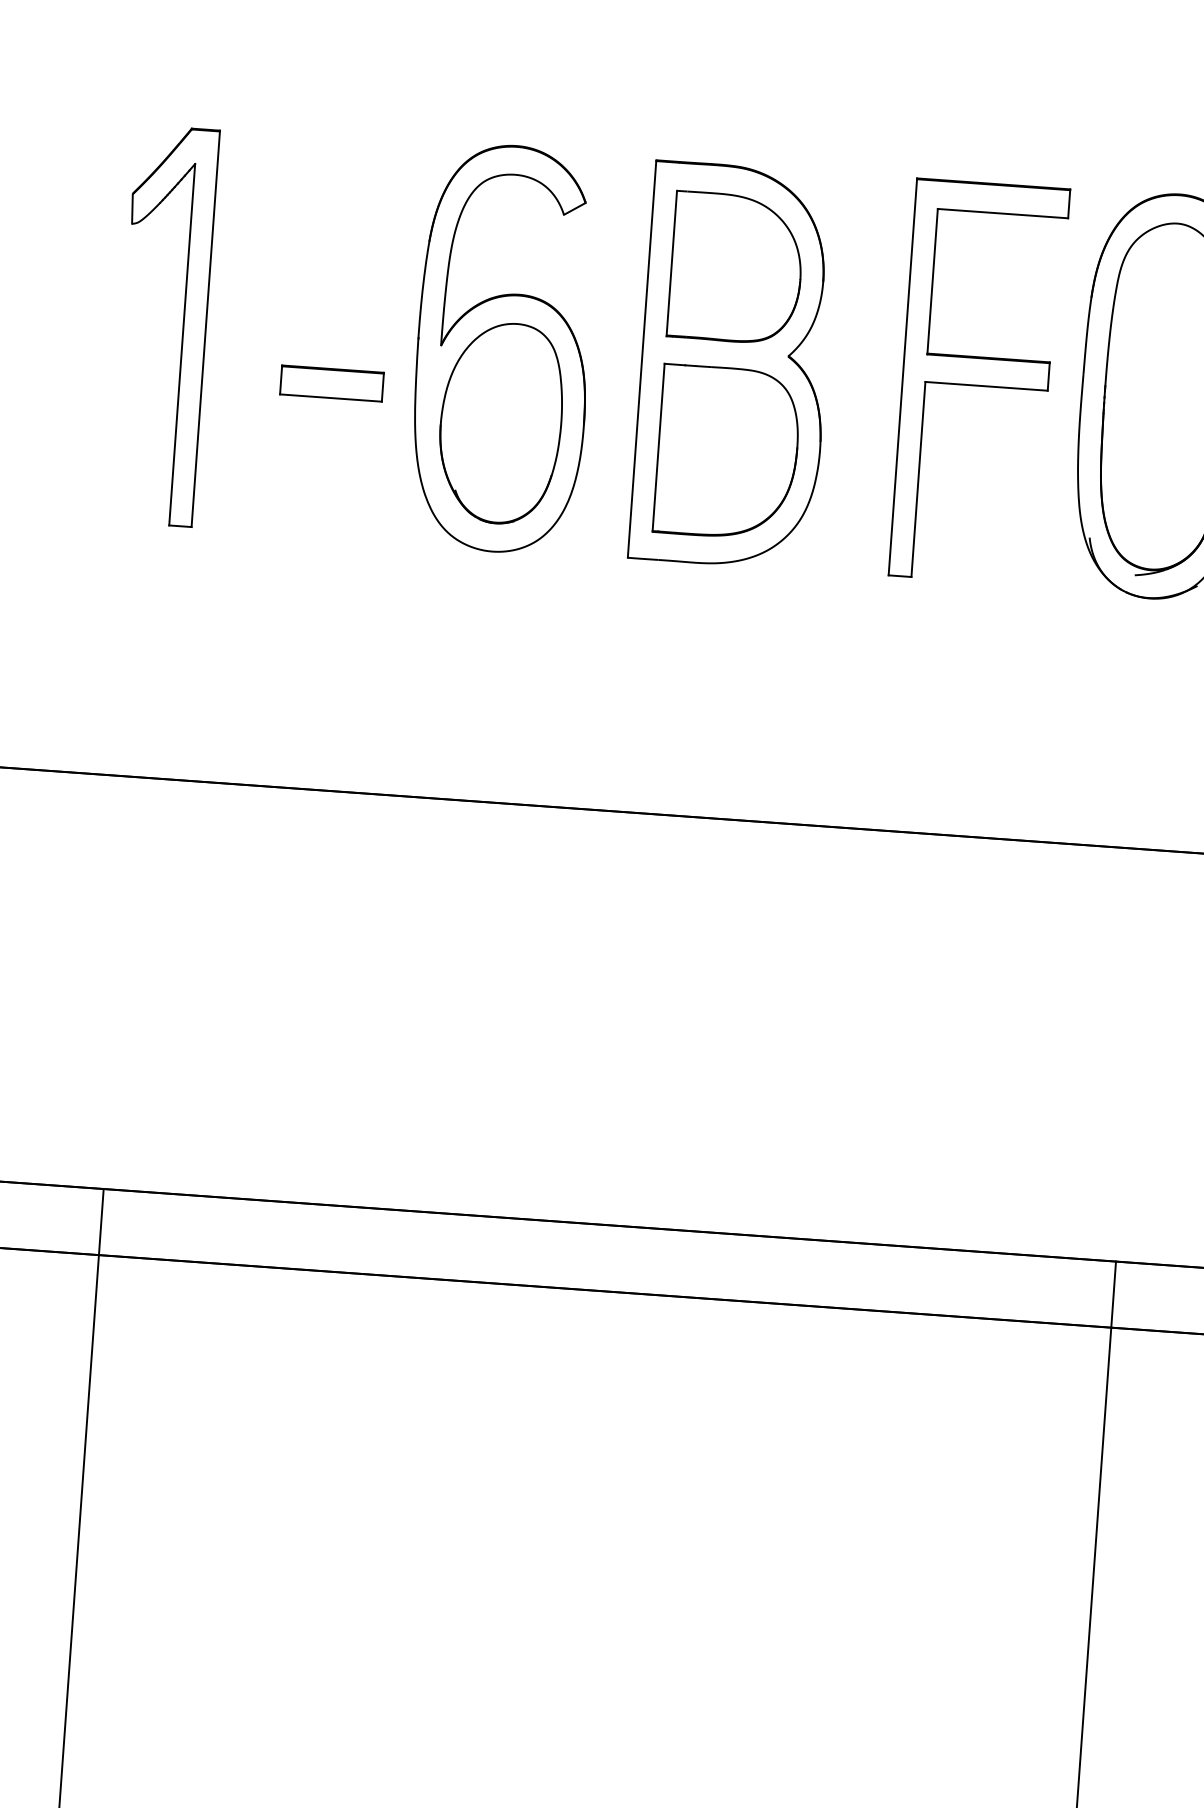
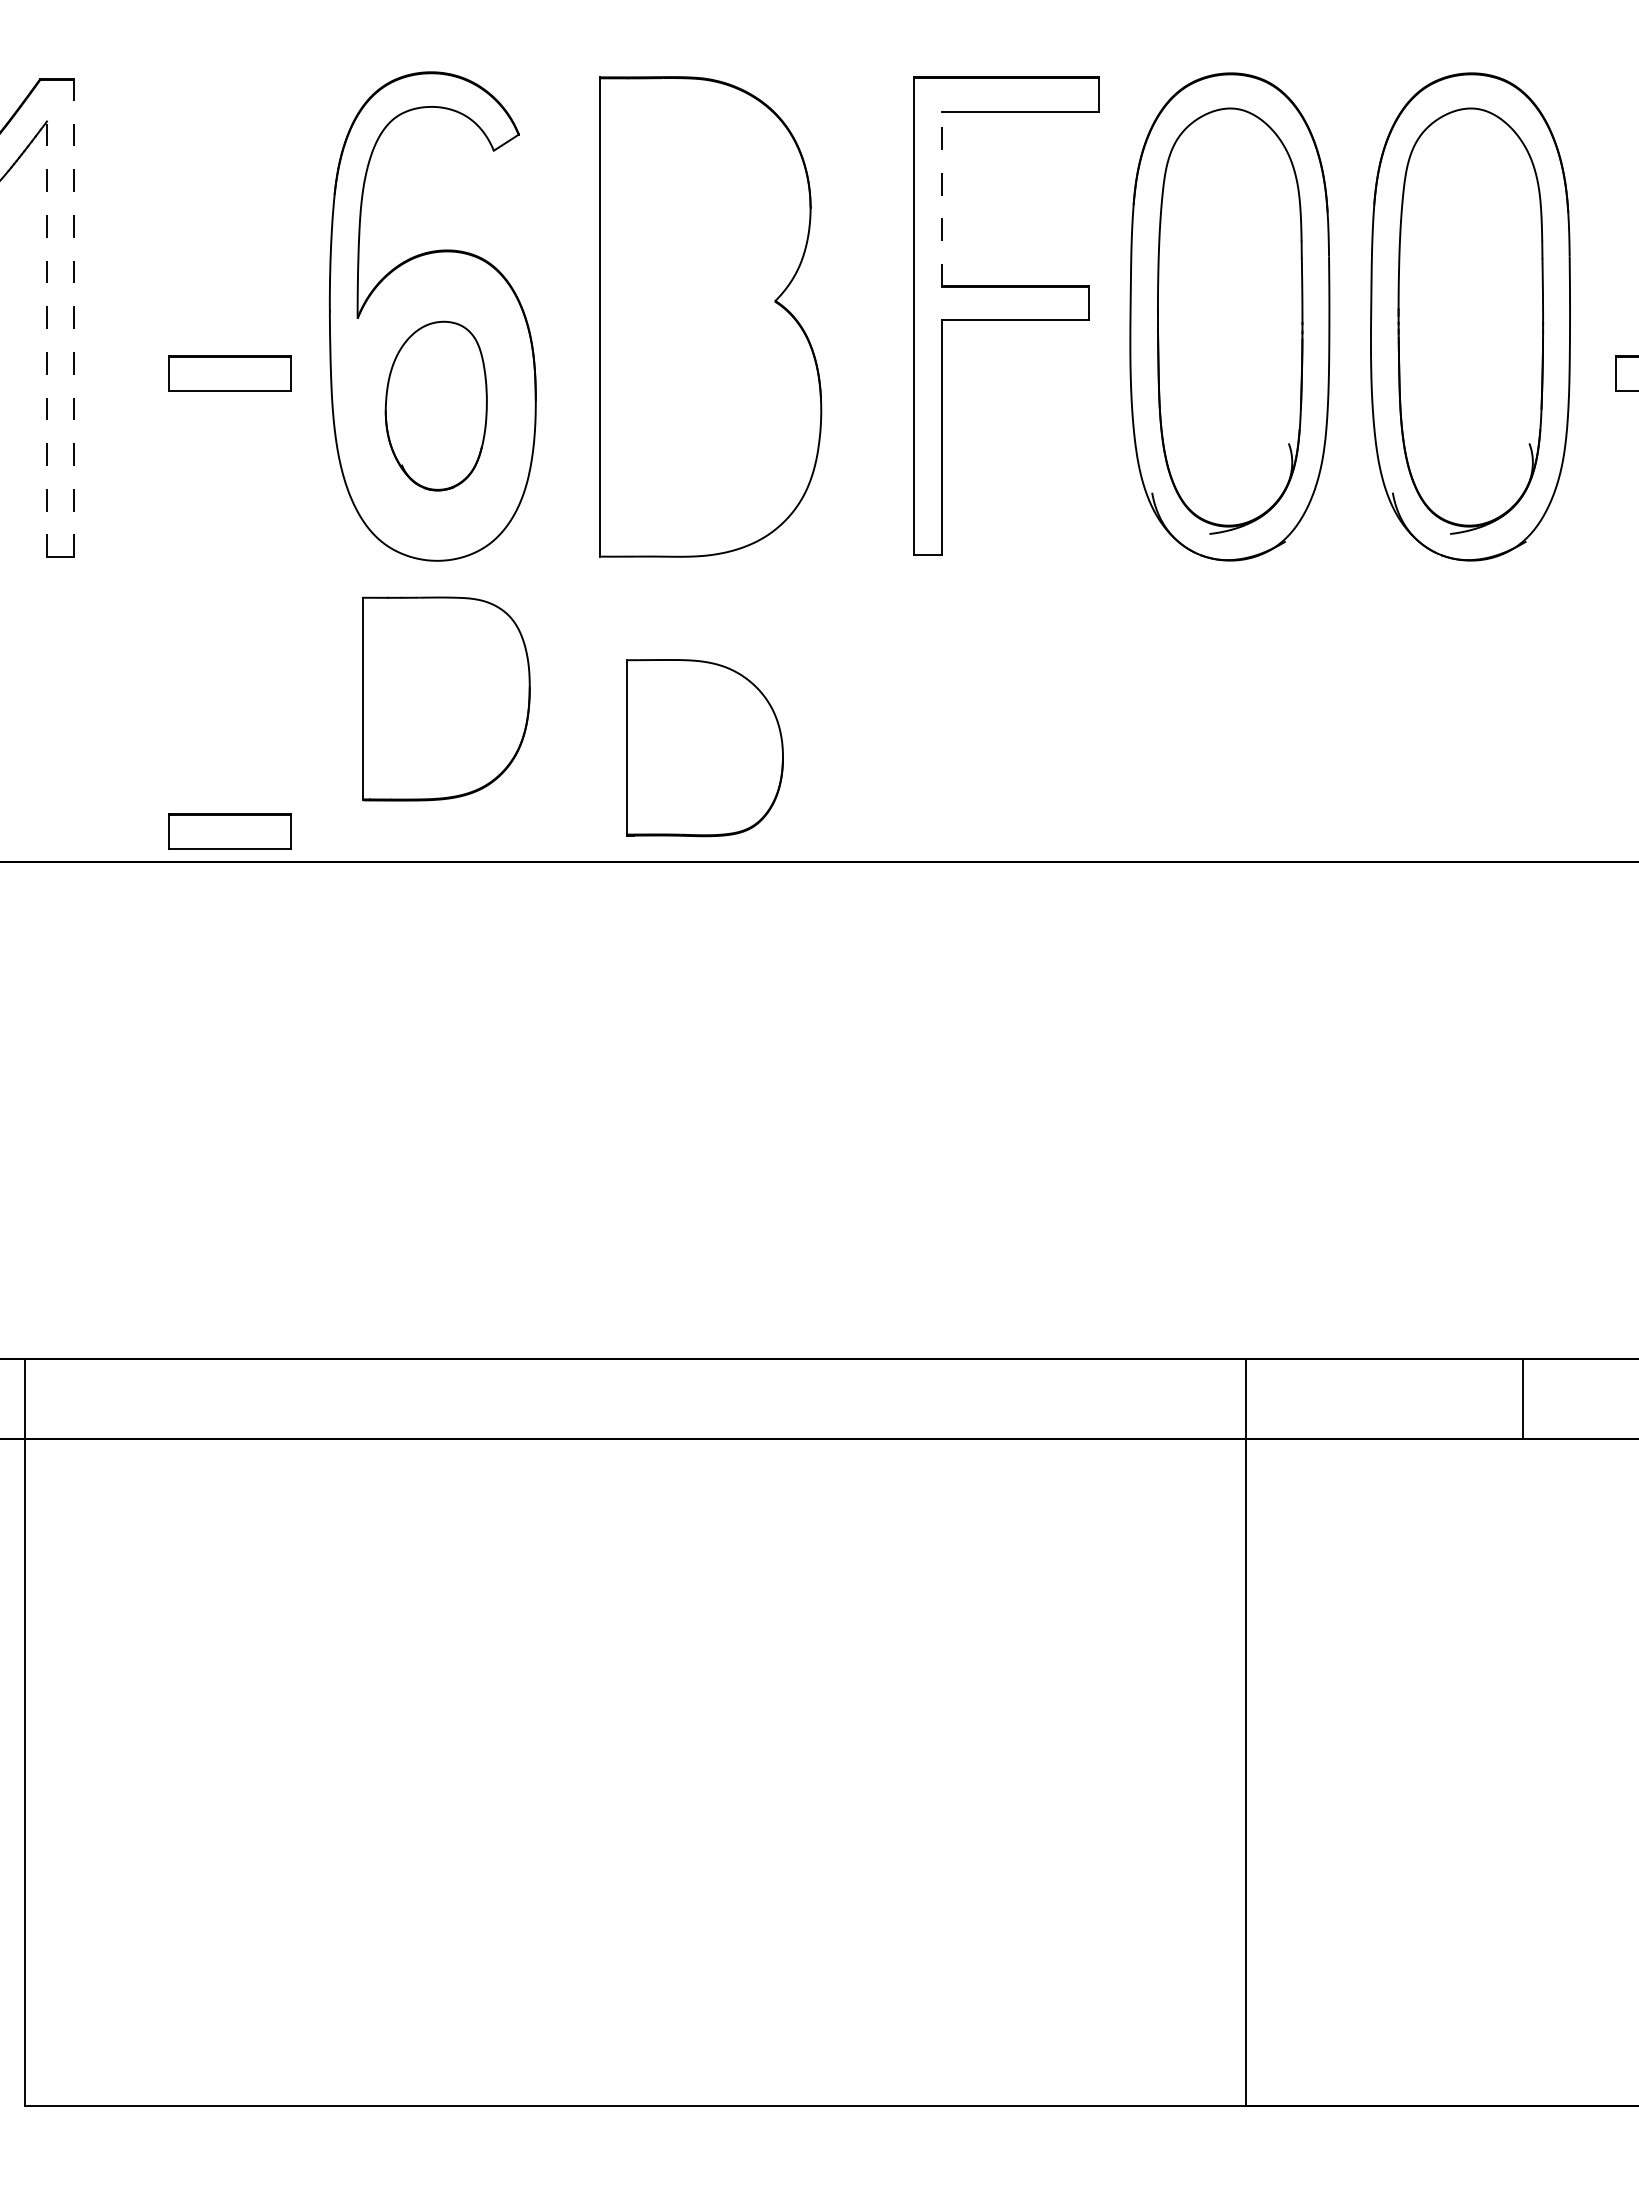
part: (735, 268) -> (704, 748), moved
line: (932, 281) -> (941, 199), solid -> dashed
line: (205, 328) -> (73, 318), solid -> dashed
line: (182, 344) -> (47, 339), solid -> dashed
part: (501, 422) -> (436, 405), size x0.7
part: (727, 452) -> (446, 698), moved
part: (304, 763) -> (229, 831), added

